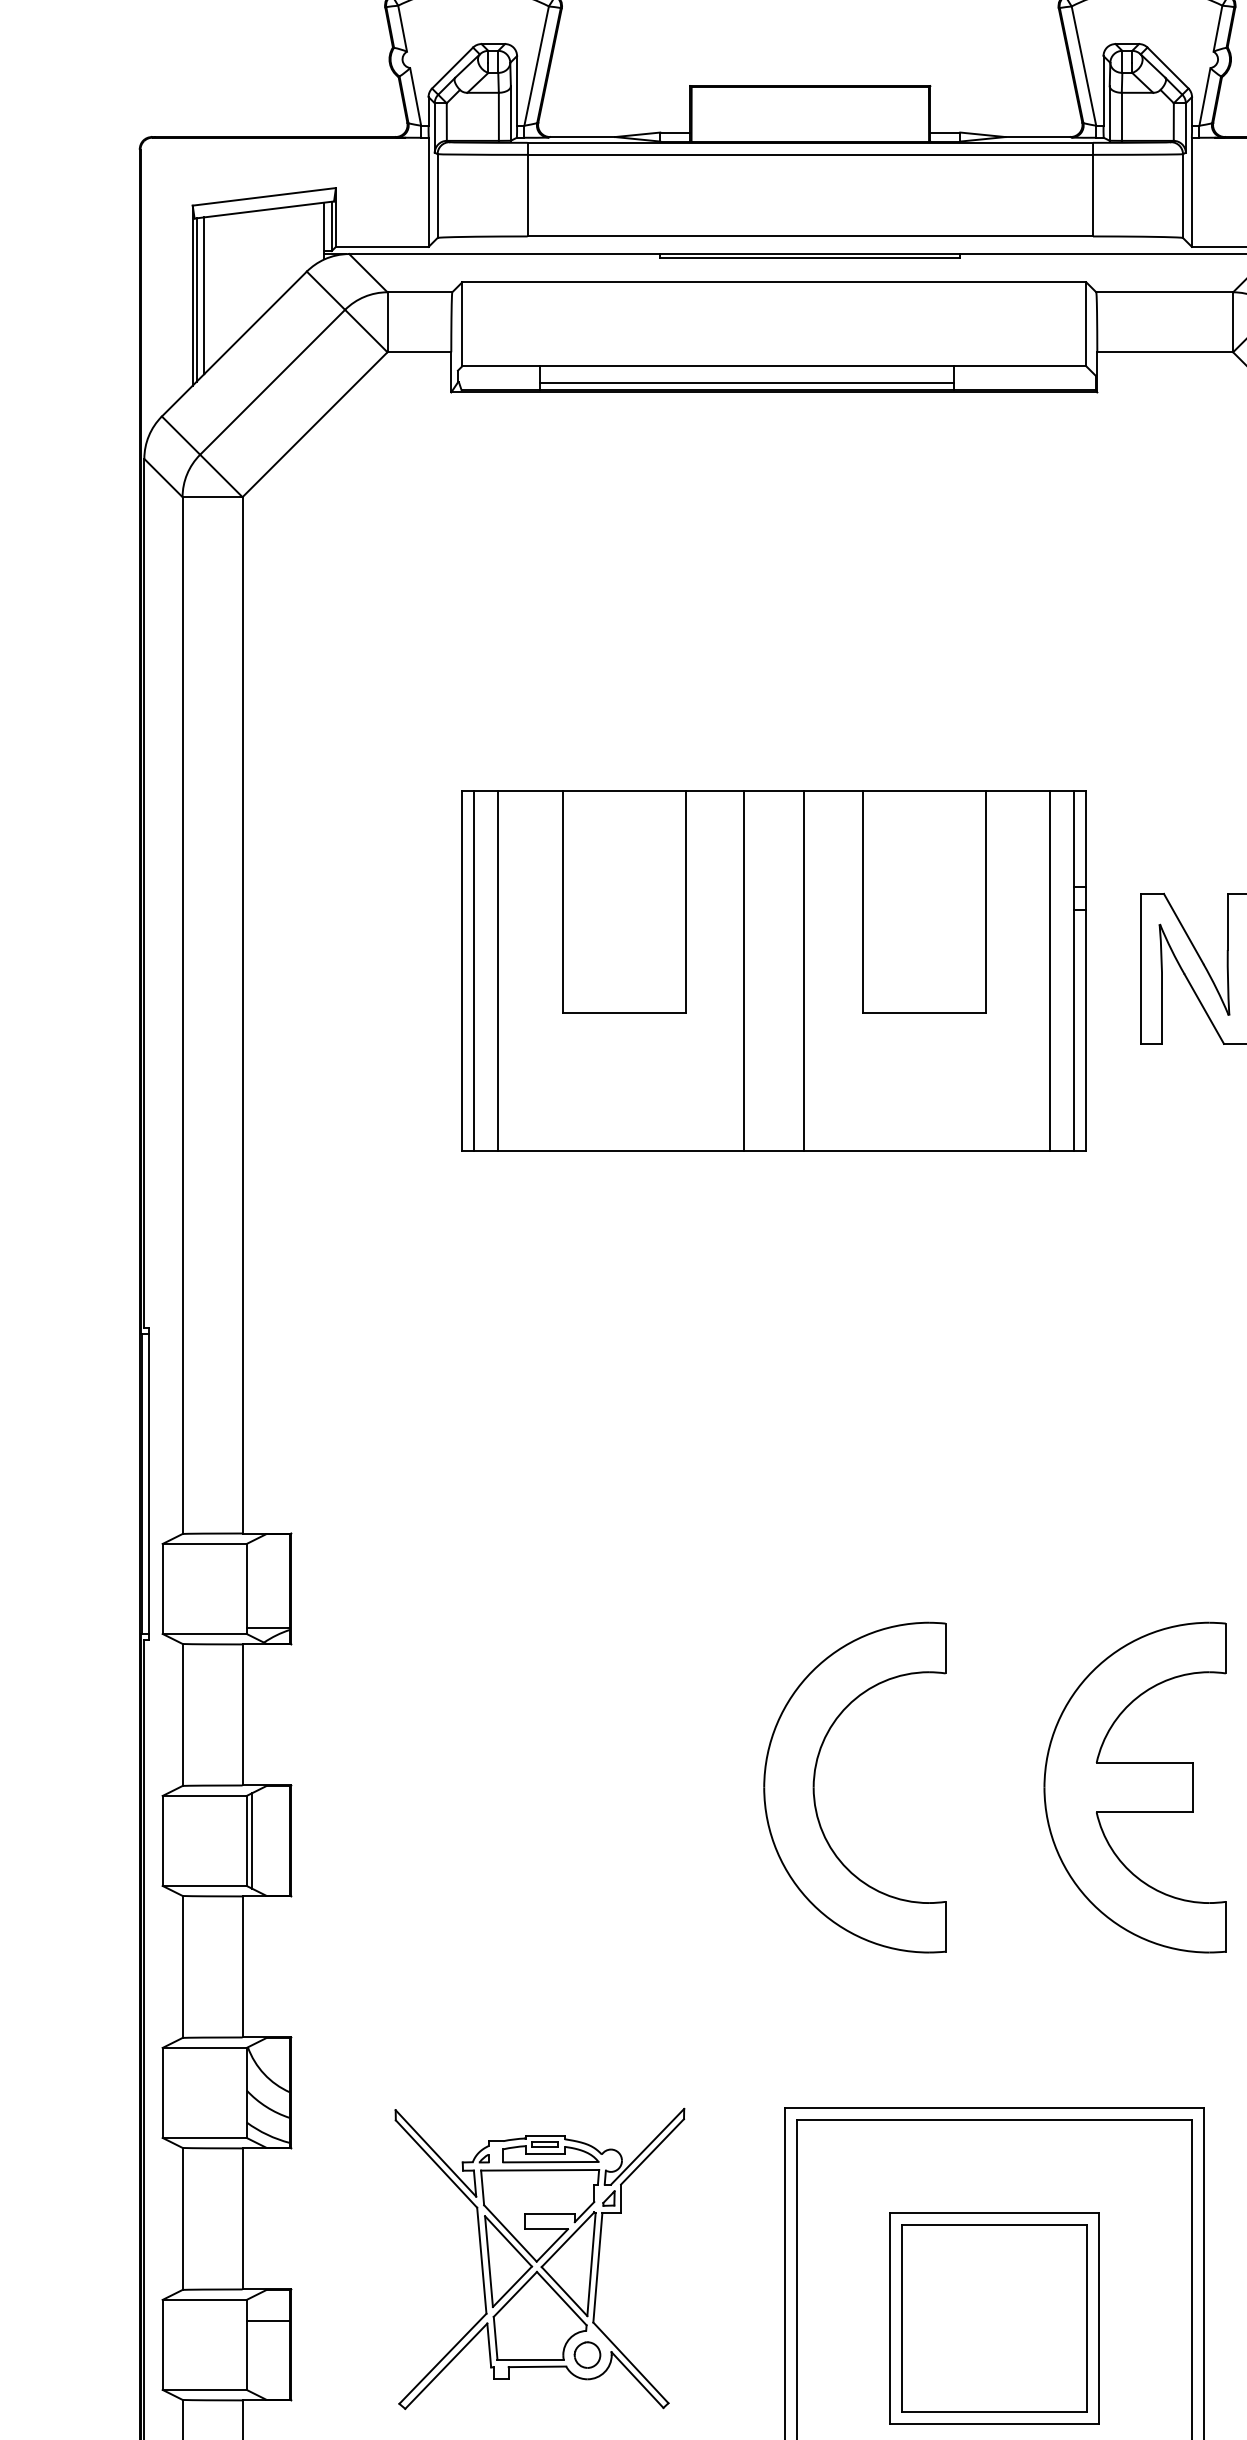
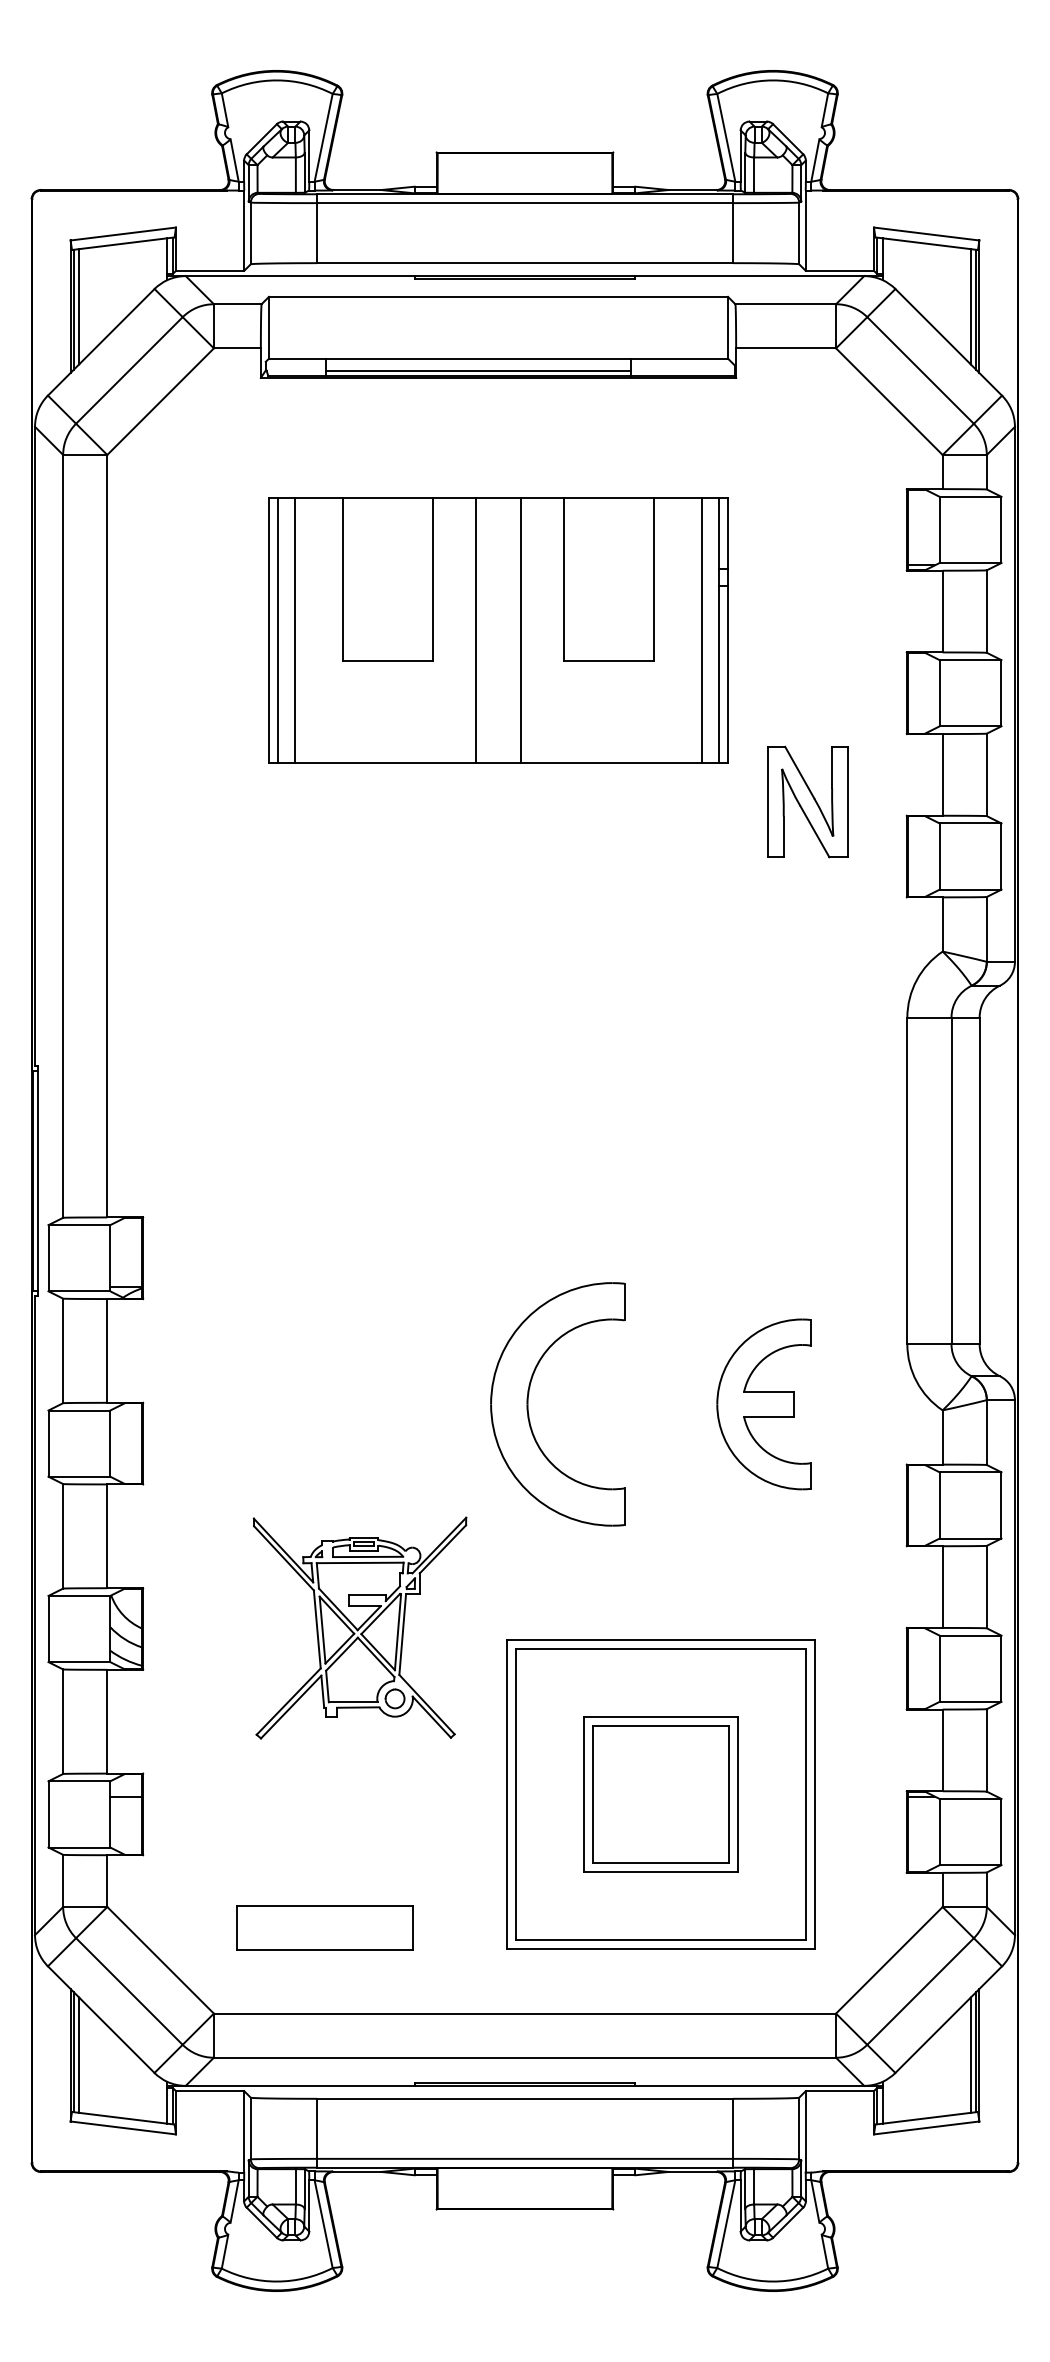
part: (774, 970) -> (498, 630), moved
part: (1134, 1787) -> (763, 1404), size x0.7
line: (252, 1840) -> (114, 1443), removed
part: (539, 2258) -> (359, 1627), moved

